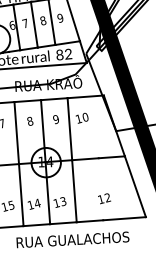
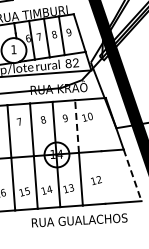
line: (70, 129) -> (77, 126), solid -> dashed
line: (135, 186) -> (132, 175), solid -> dashed
text: (104, 198) -> (96, 180), moved

